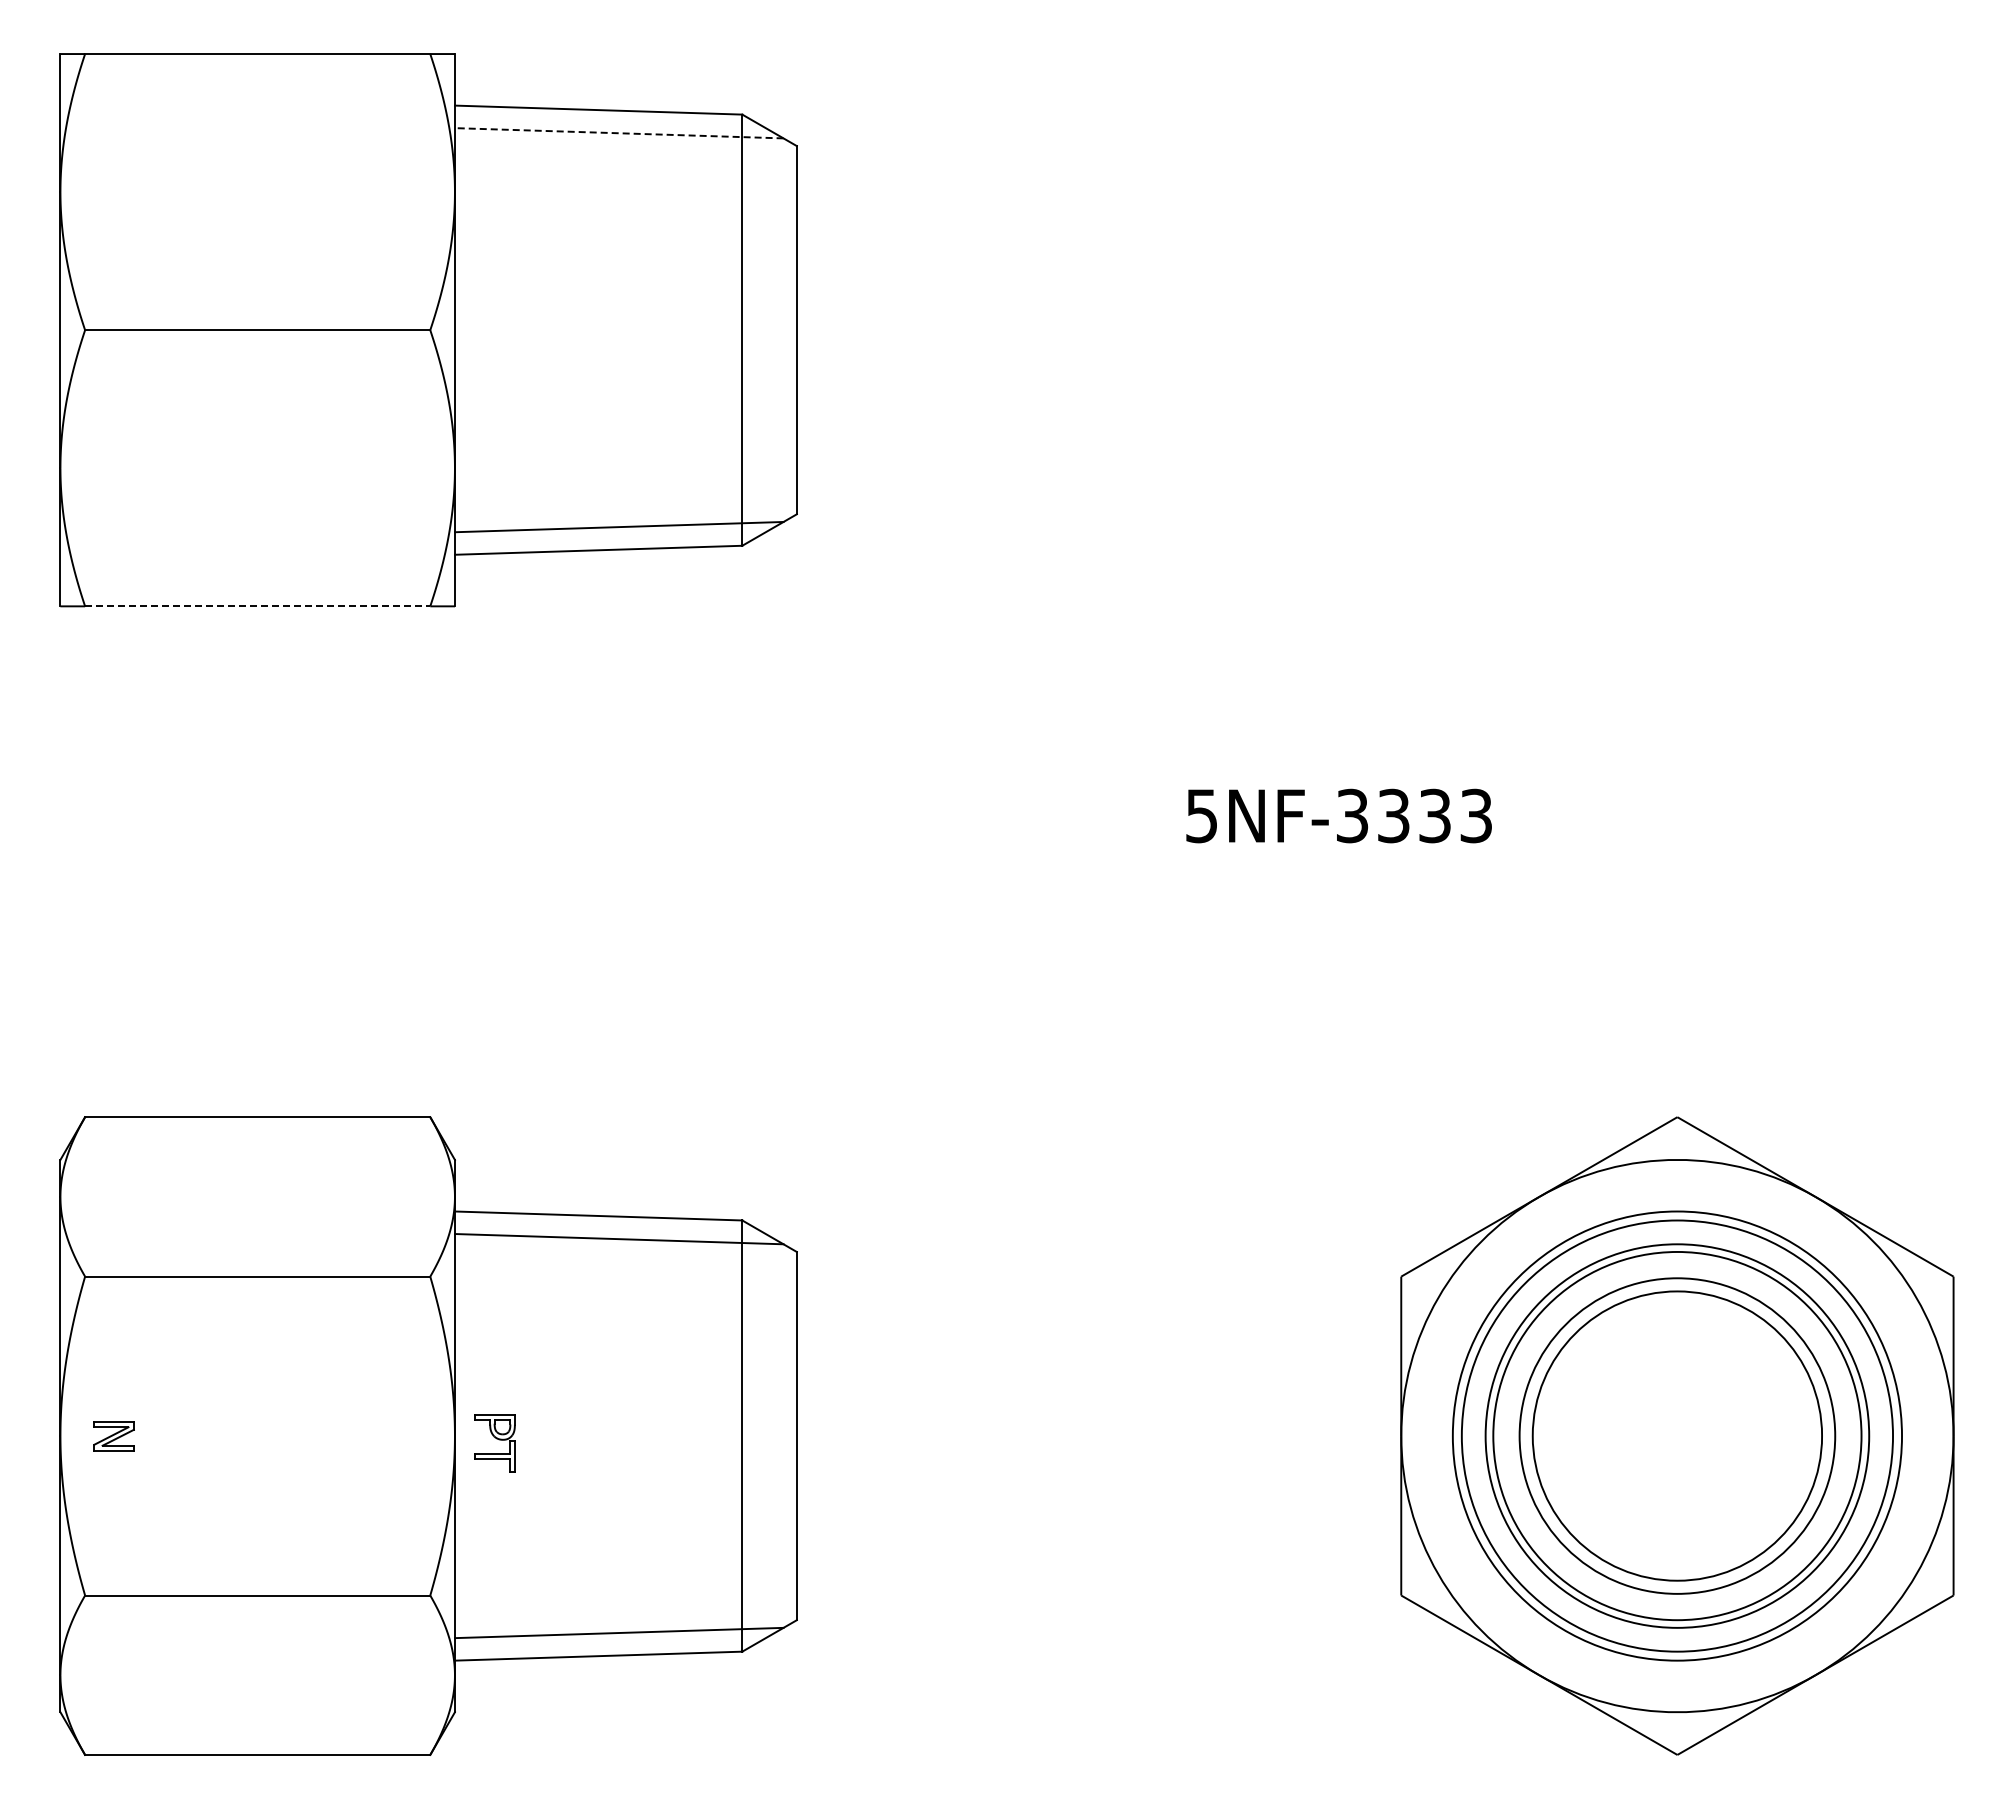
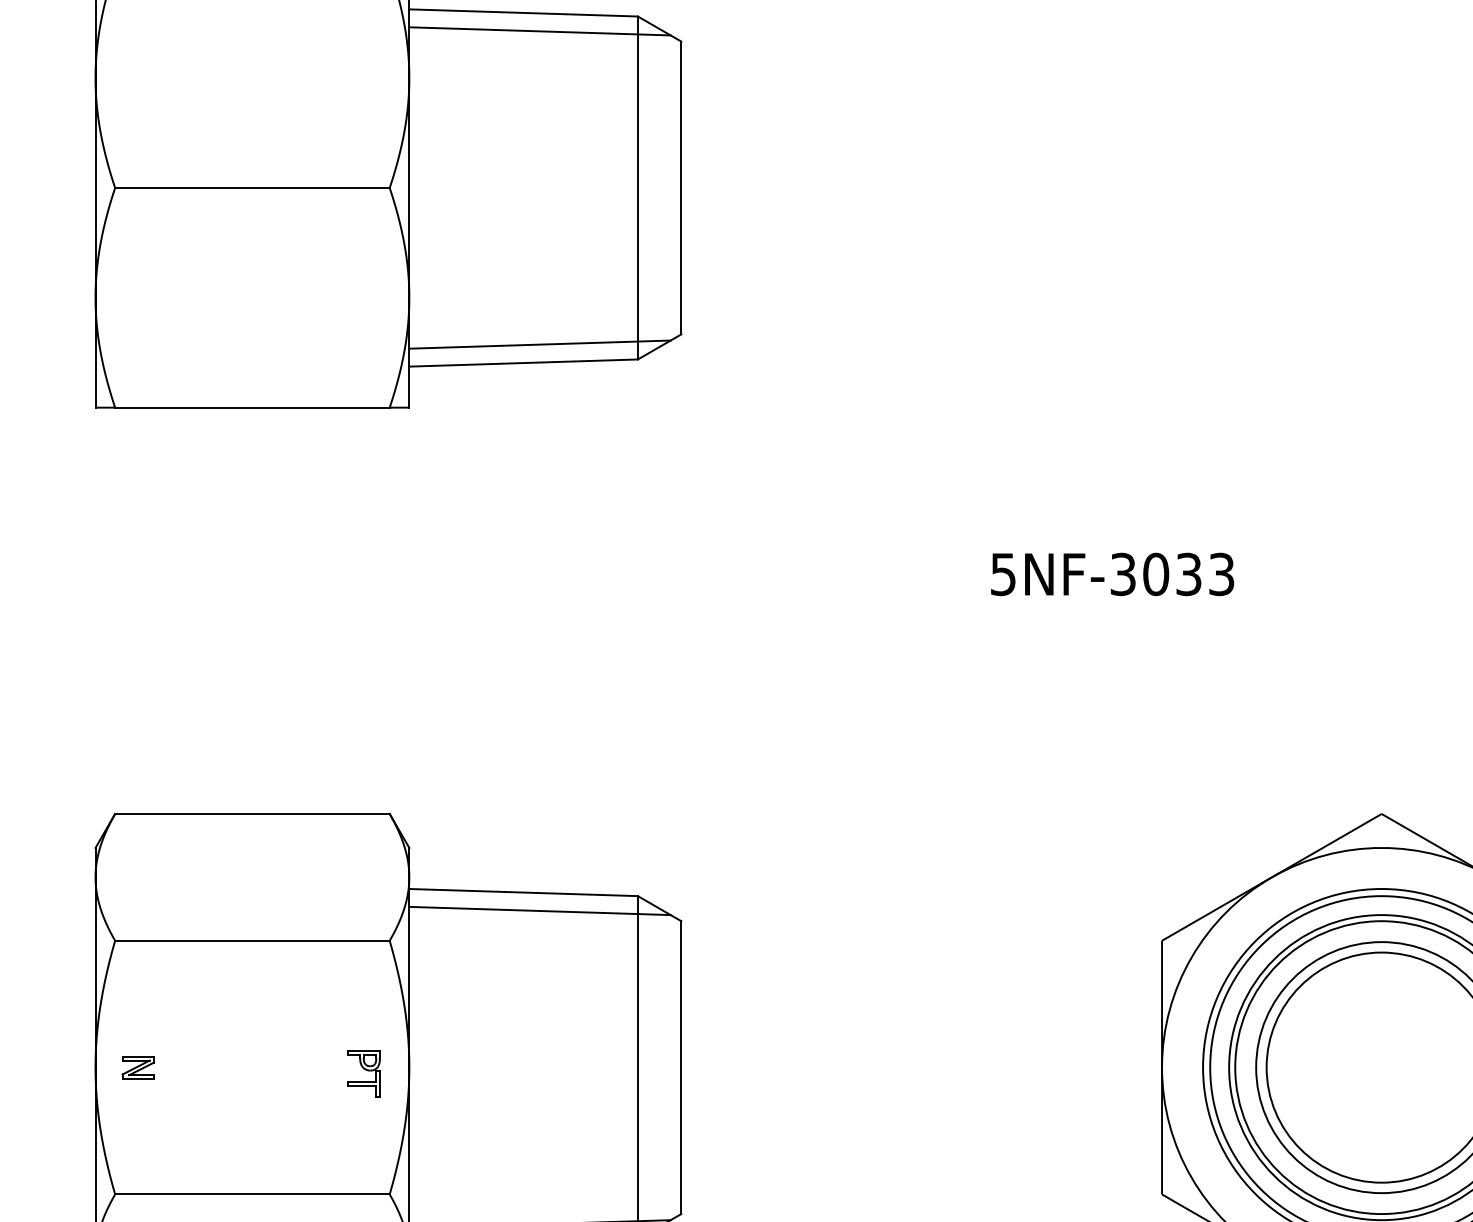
line: (618, 133) -> (539, 31), dashed -> solid
line: (257, 606) -> (252, 407), dashed -> solid
text: (1393, 815) -> (1155, 574), 5NF-3333 -> 5NF-3033
part: (494, 1443) -> (363, 1073), moved

